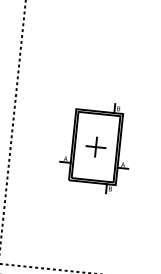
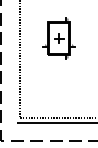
part: (94, 146) -> (58, 38), moved

